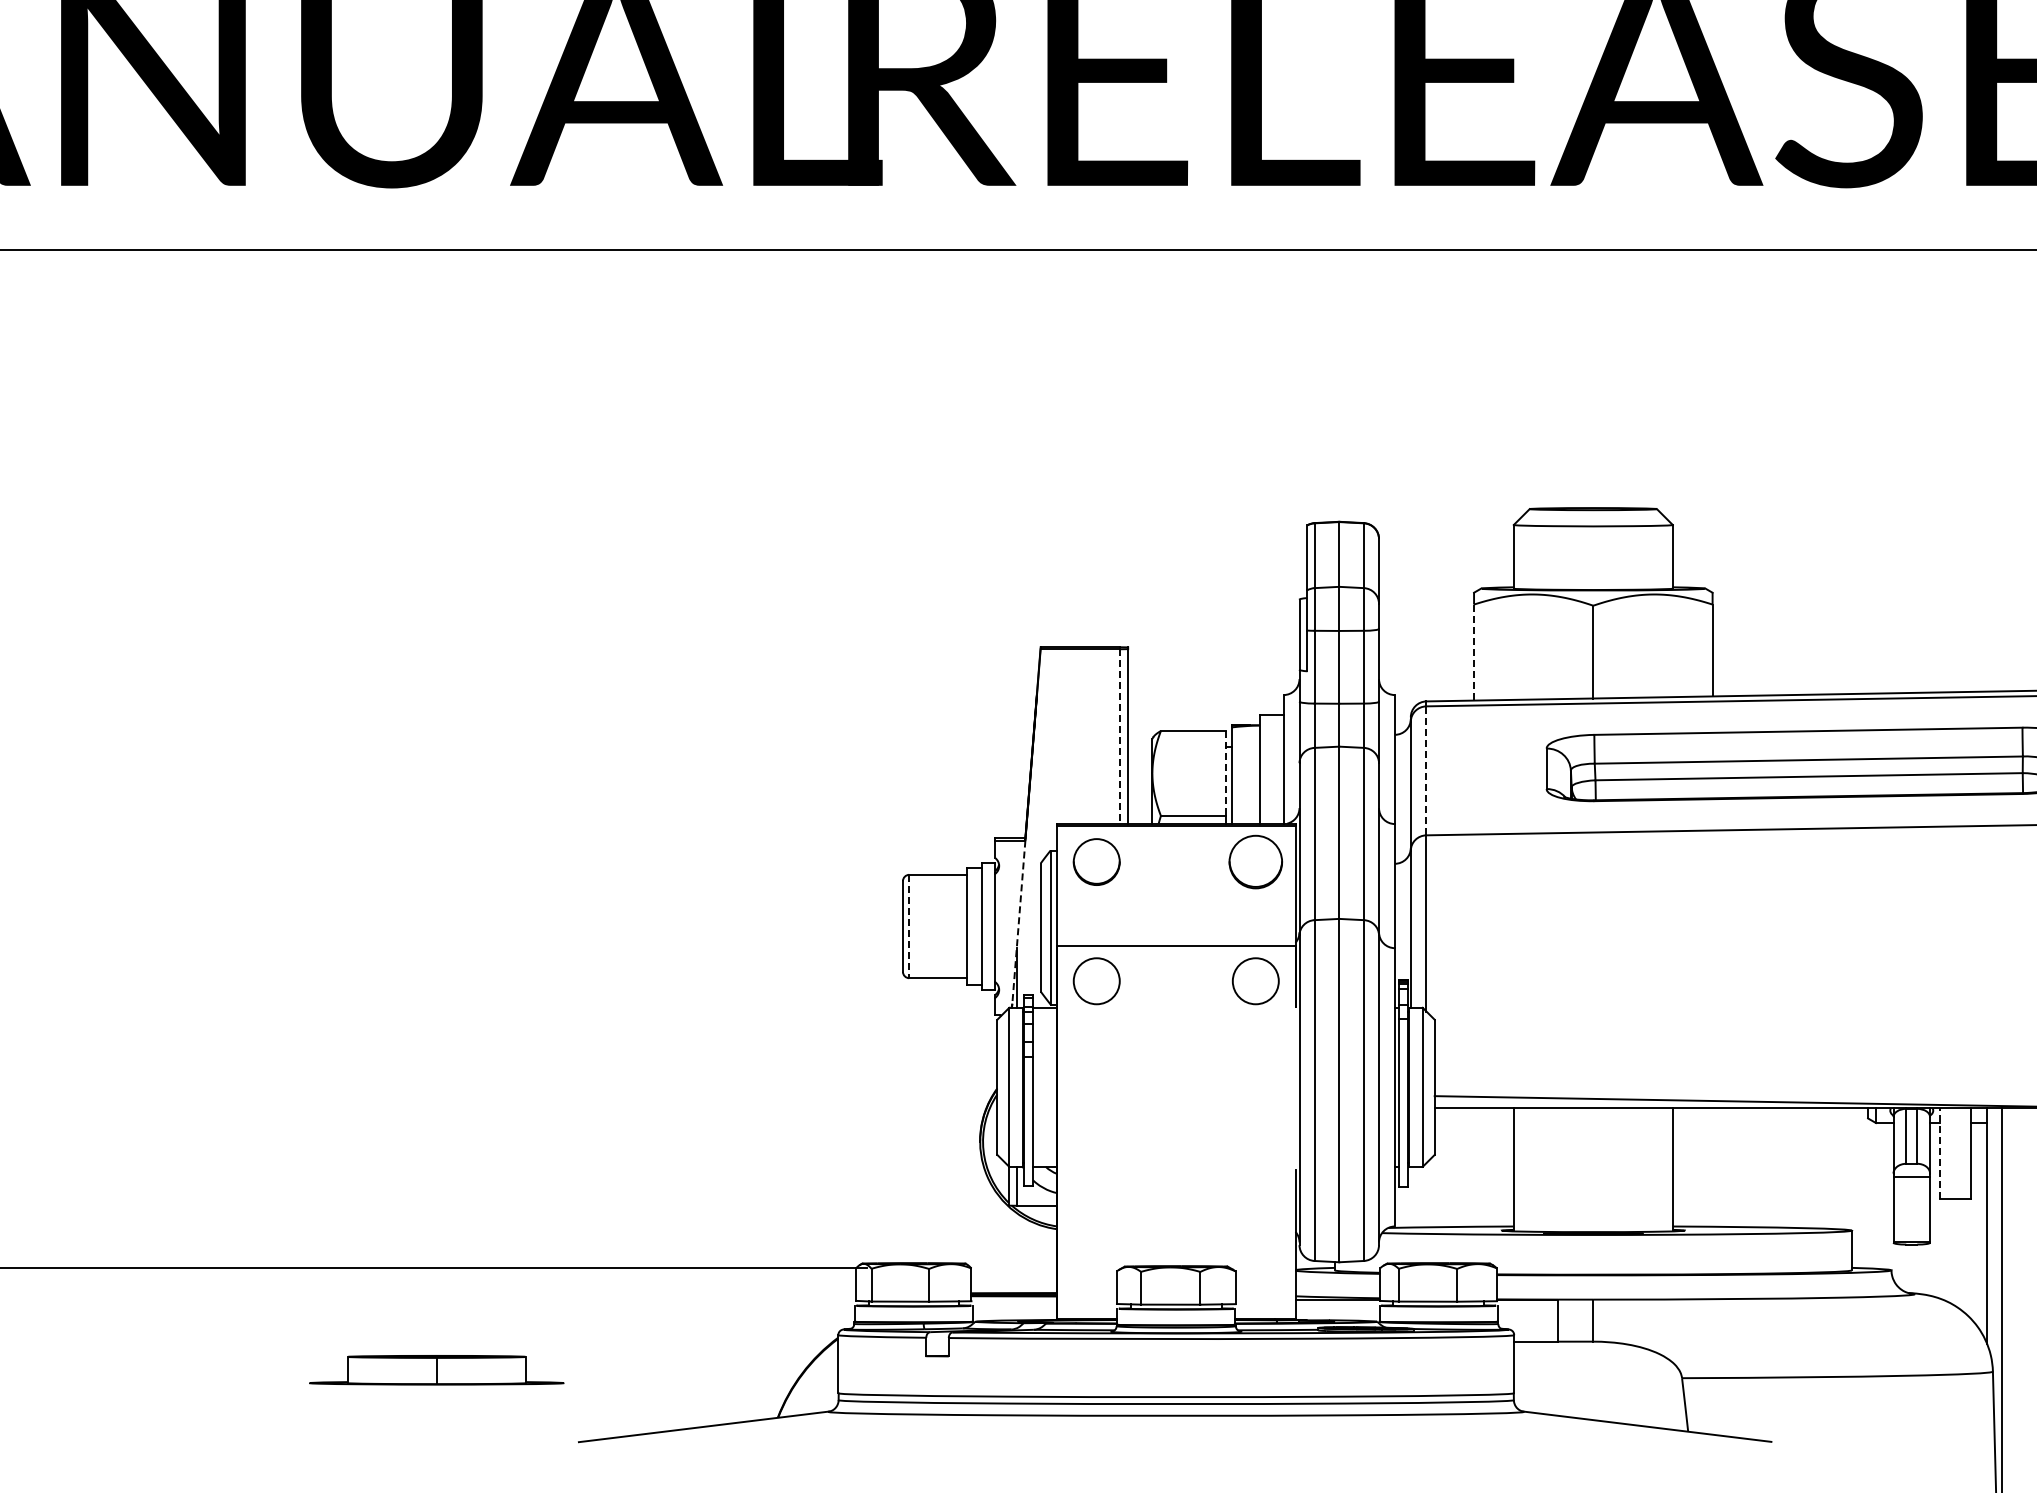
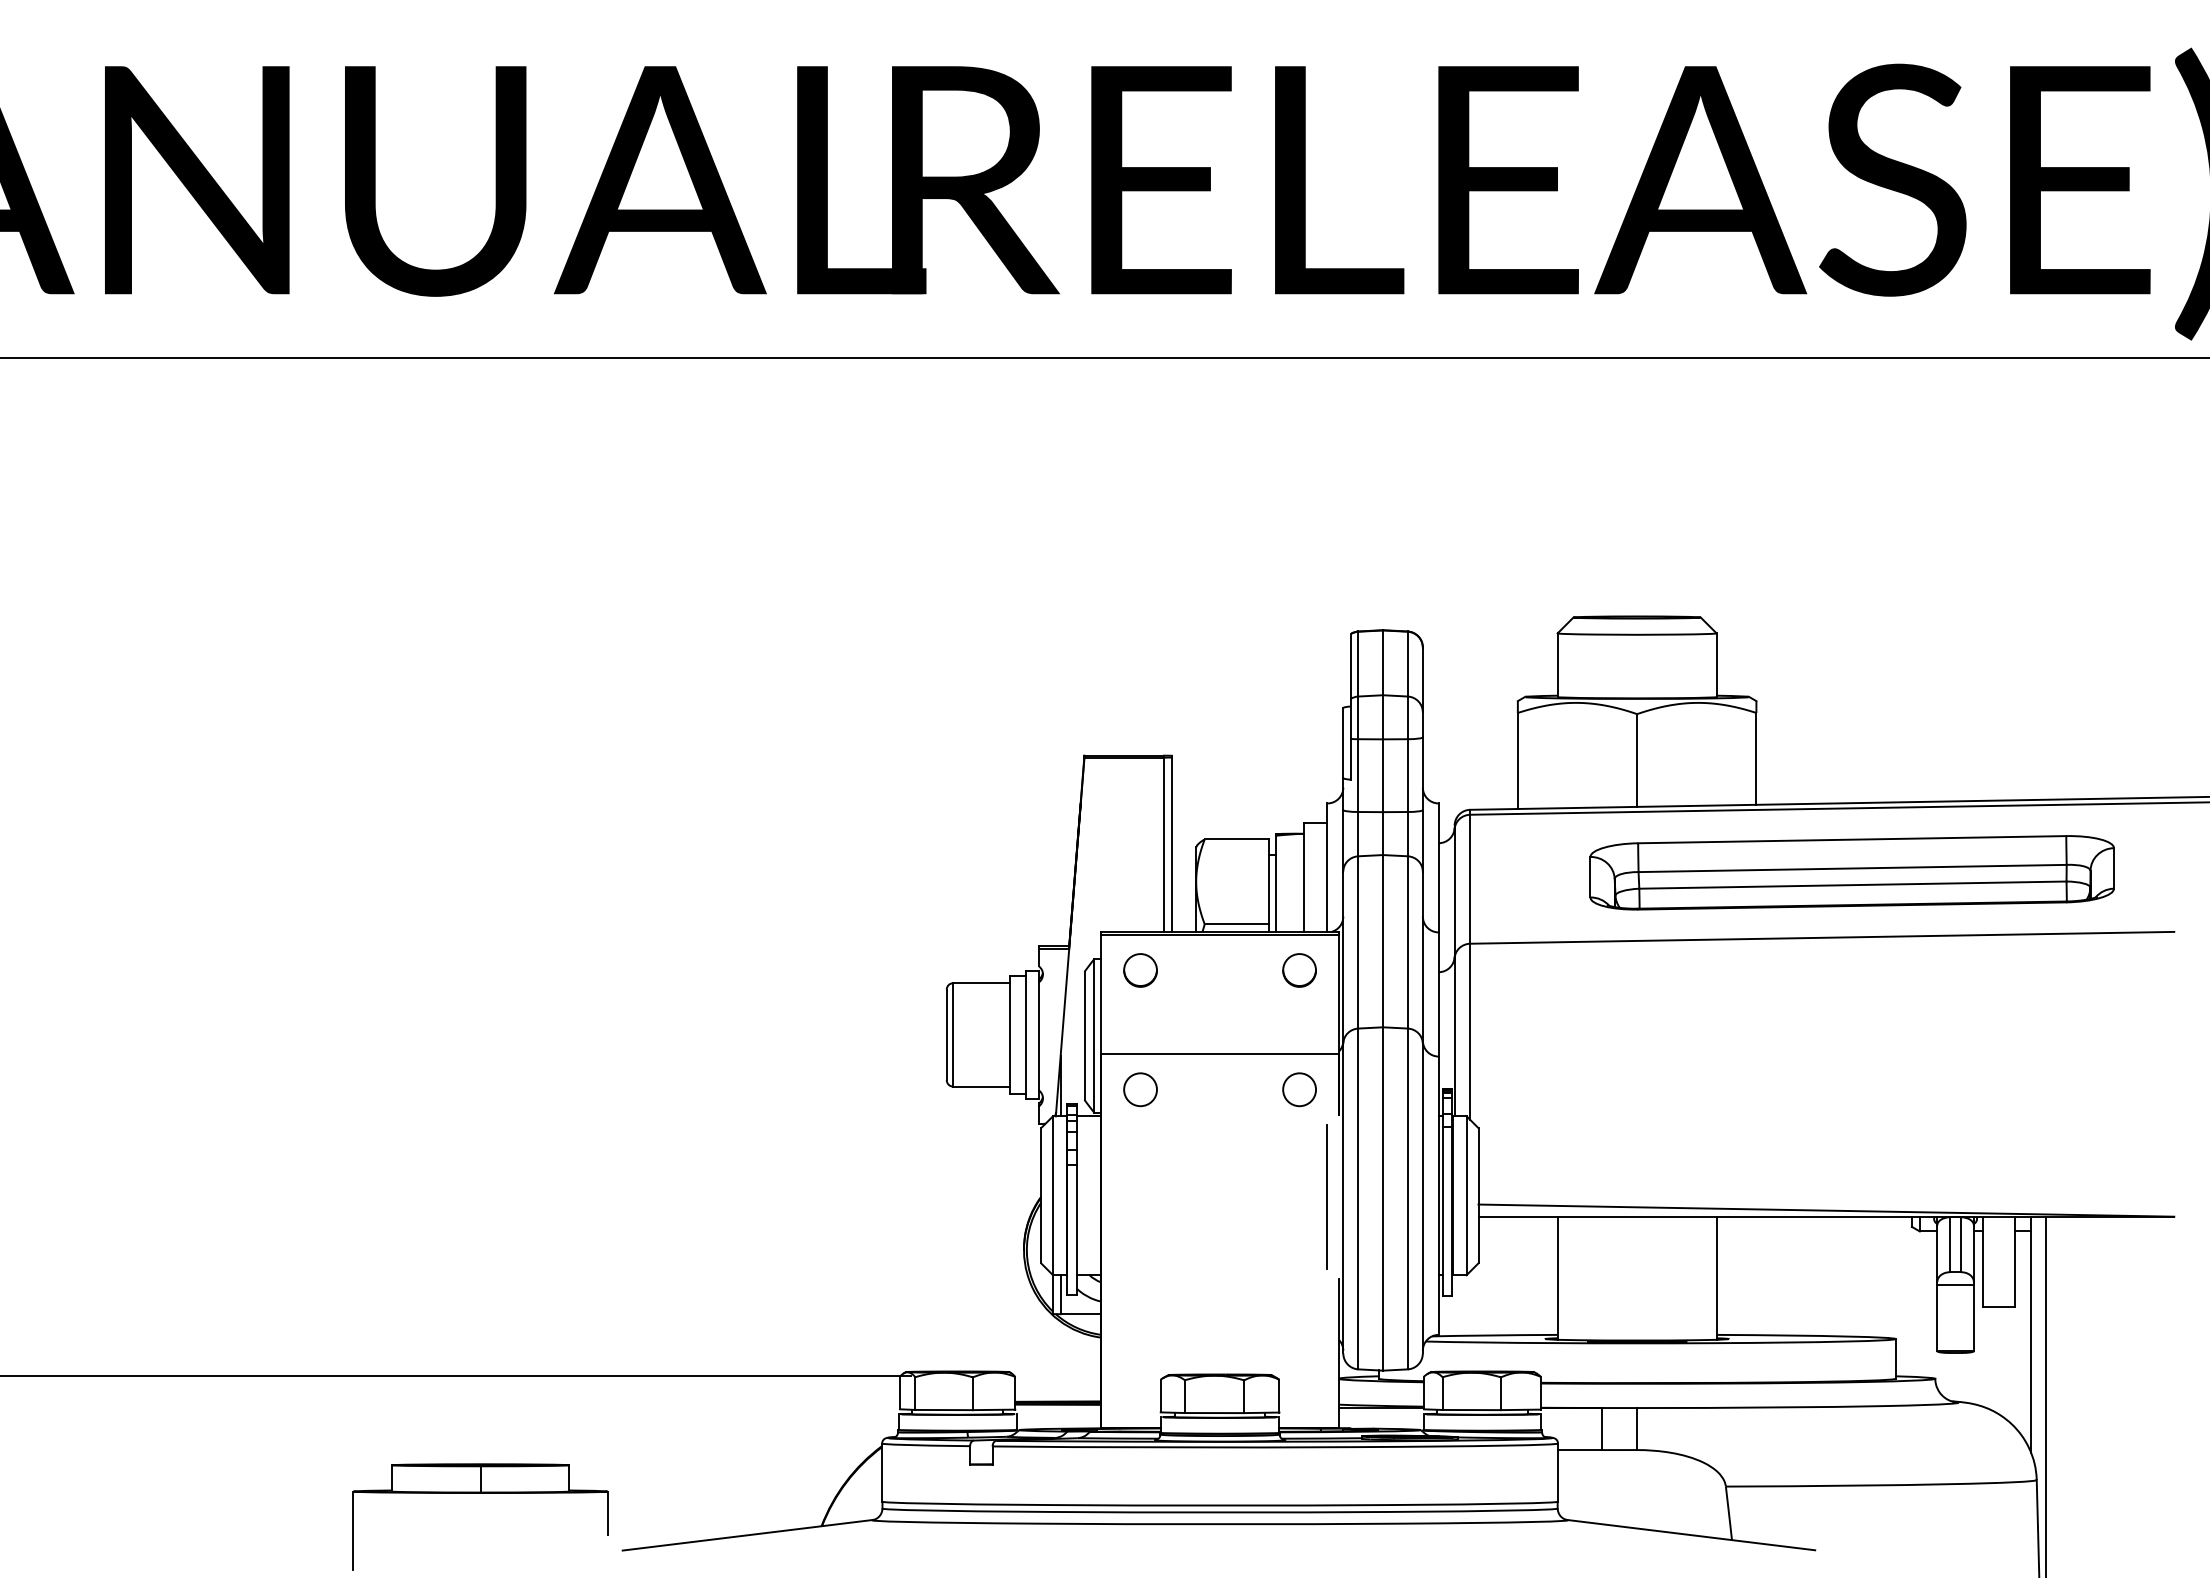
line: (1473, 653) -> (1517, 761), dashed -> solid
line: (1120, 737) -> (1164, 845), dashed -> solid
line: (1426, 770) -> (1470, 878), dashed -> solid
line: (1225, 774) -> (1269, 882), dashed -> solid
part: (1096, 862) -> (1140, 970), size x0.71
part: (1255, 862) -> (1299, 970), size x0.62
line: (1018, 922) -> (1062, 1030), dashed -> solid
line: (909, 926) -> (953, 1034), dashed -> solid
part: (1096, 981) -> (1140, 1089), size x0.71
part: (1255, 981) -> (1299, 1089), size x0.71
line: (1283, 1088) -> (1327, 1196), added
line: (1939, 1153) -> (1983, 1261), dashed -> solid
line: (563, 1404) -> (607, 1512), added
line: (309, 1422) -> (353, 1530), added

